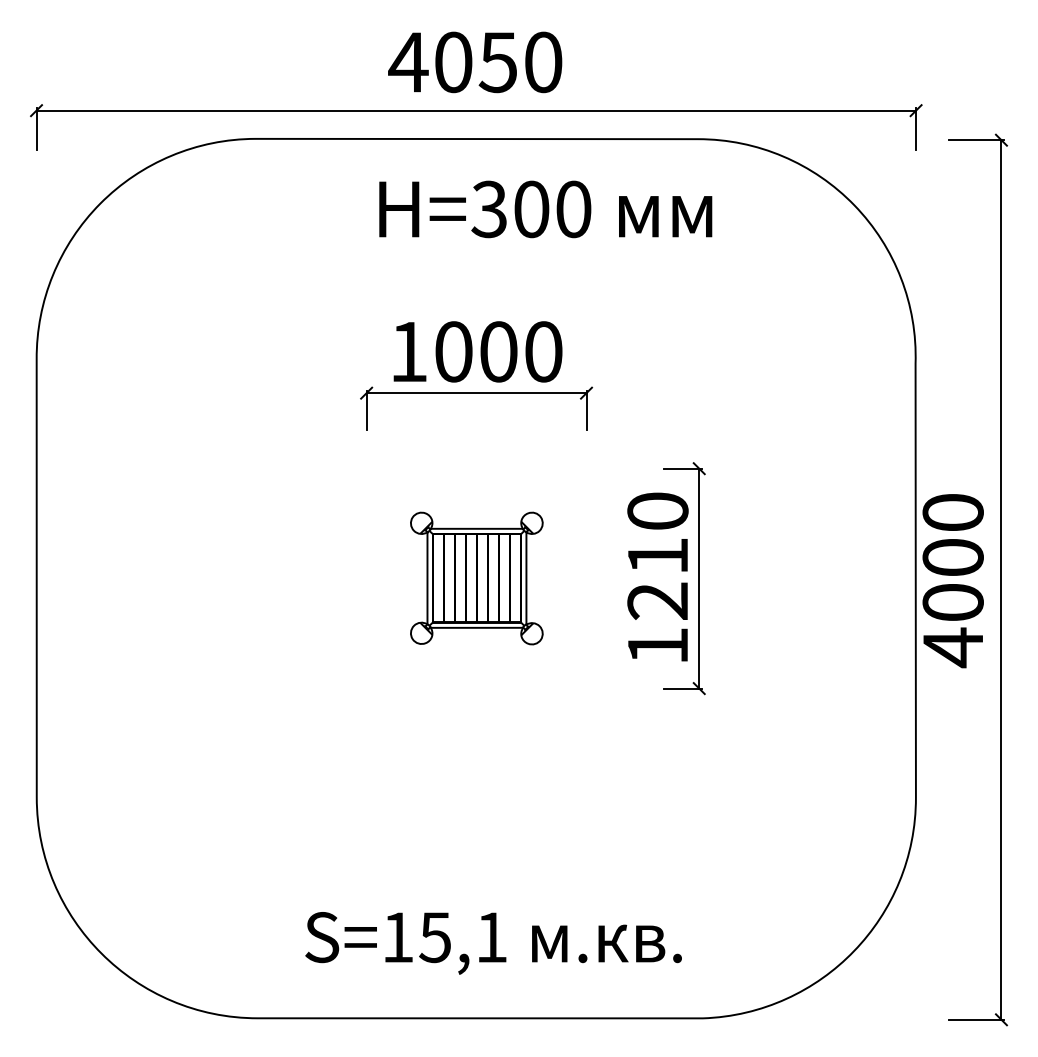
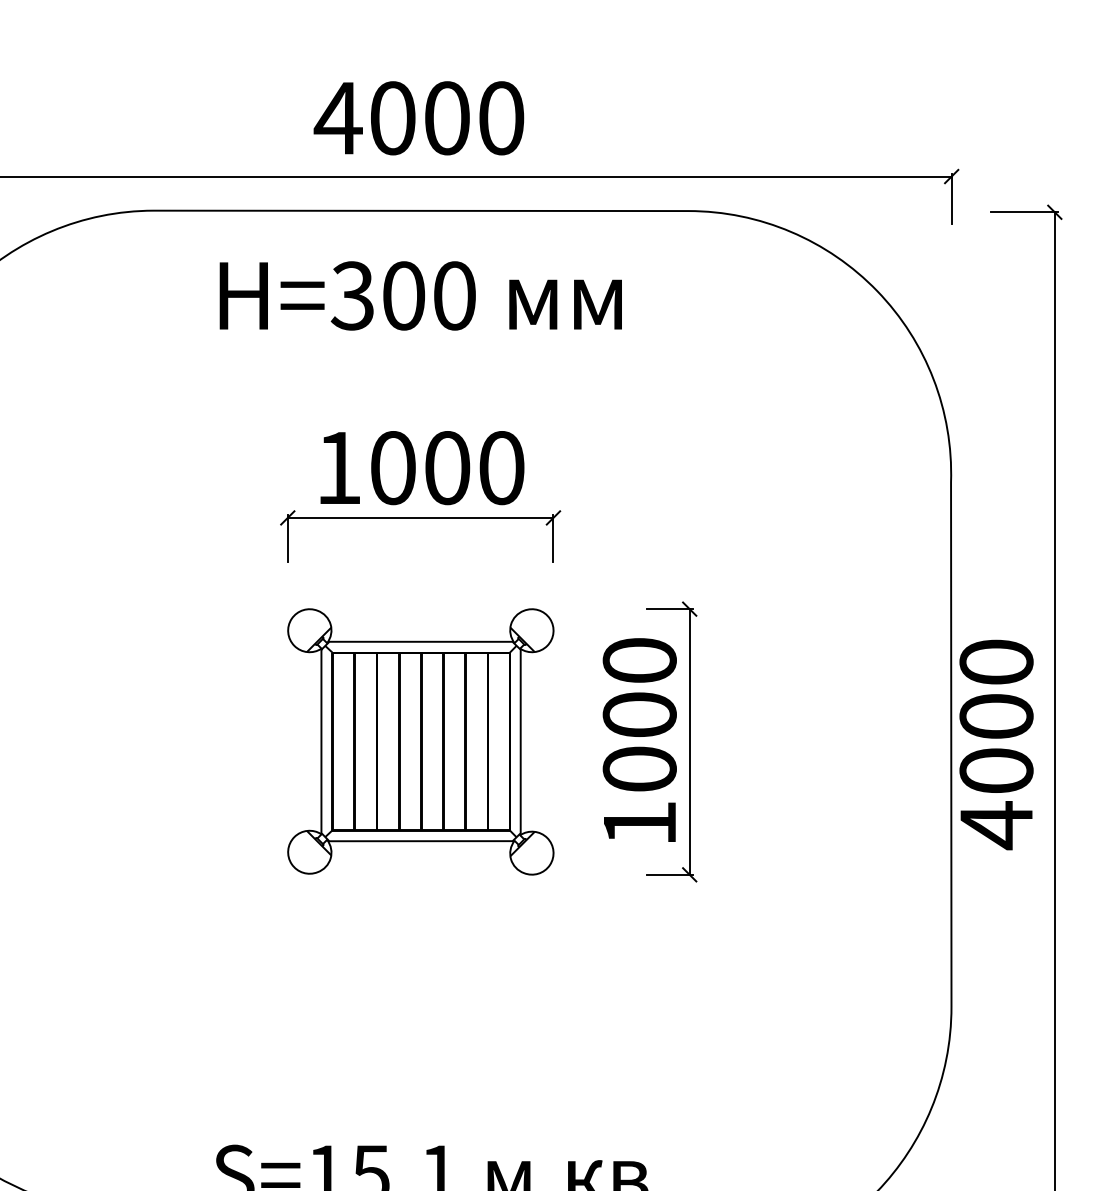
text: (497, 62) -> (445, 118), 4050 -> 4000
text: (545, 209) -> (420, 296), moved
part: (476, 578) -> (420, 741), size x1.67
text: (657, 578) -> (639, 741), 1210 -> 1000

